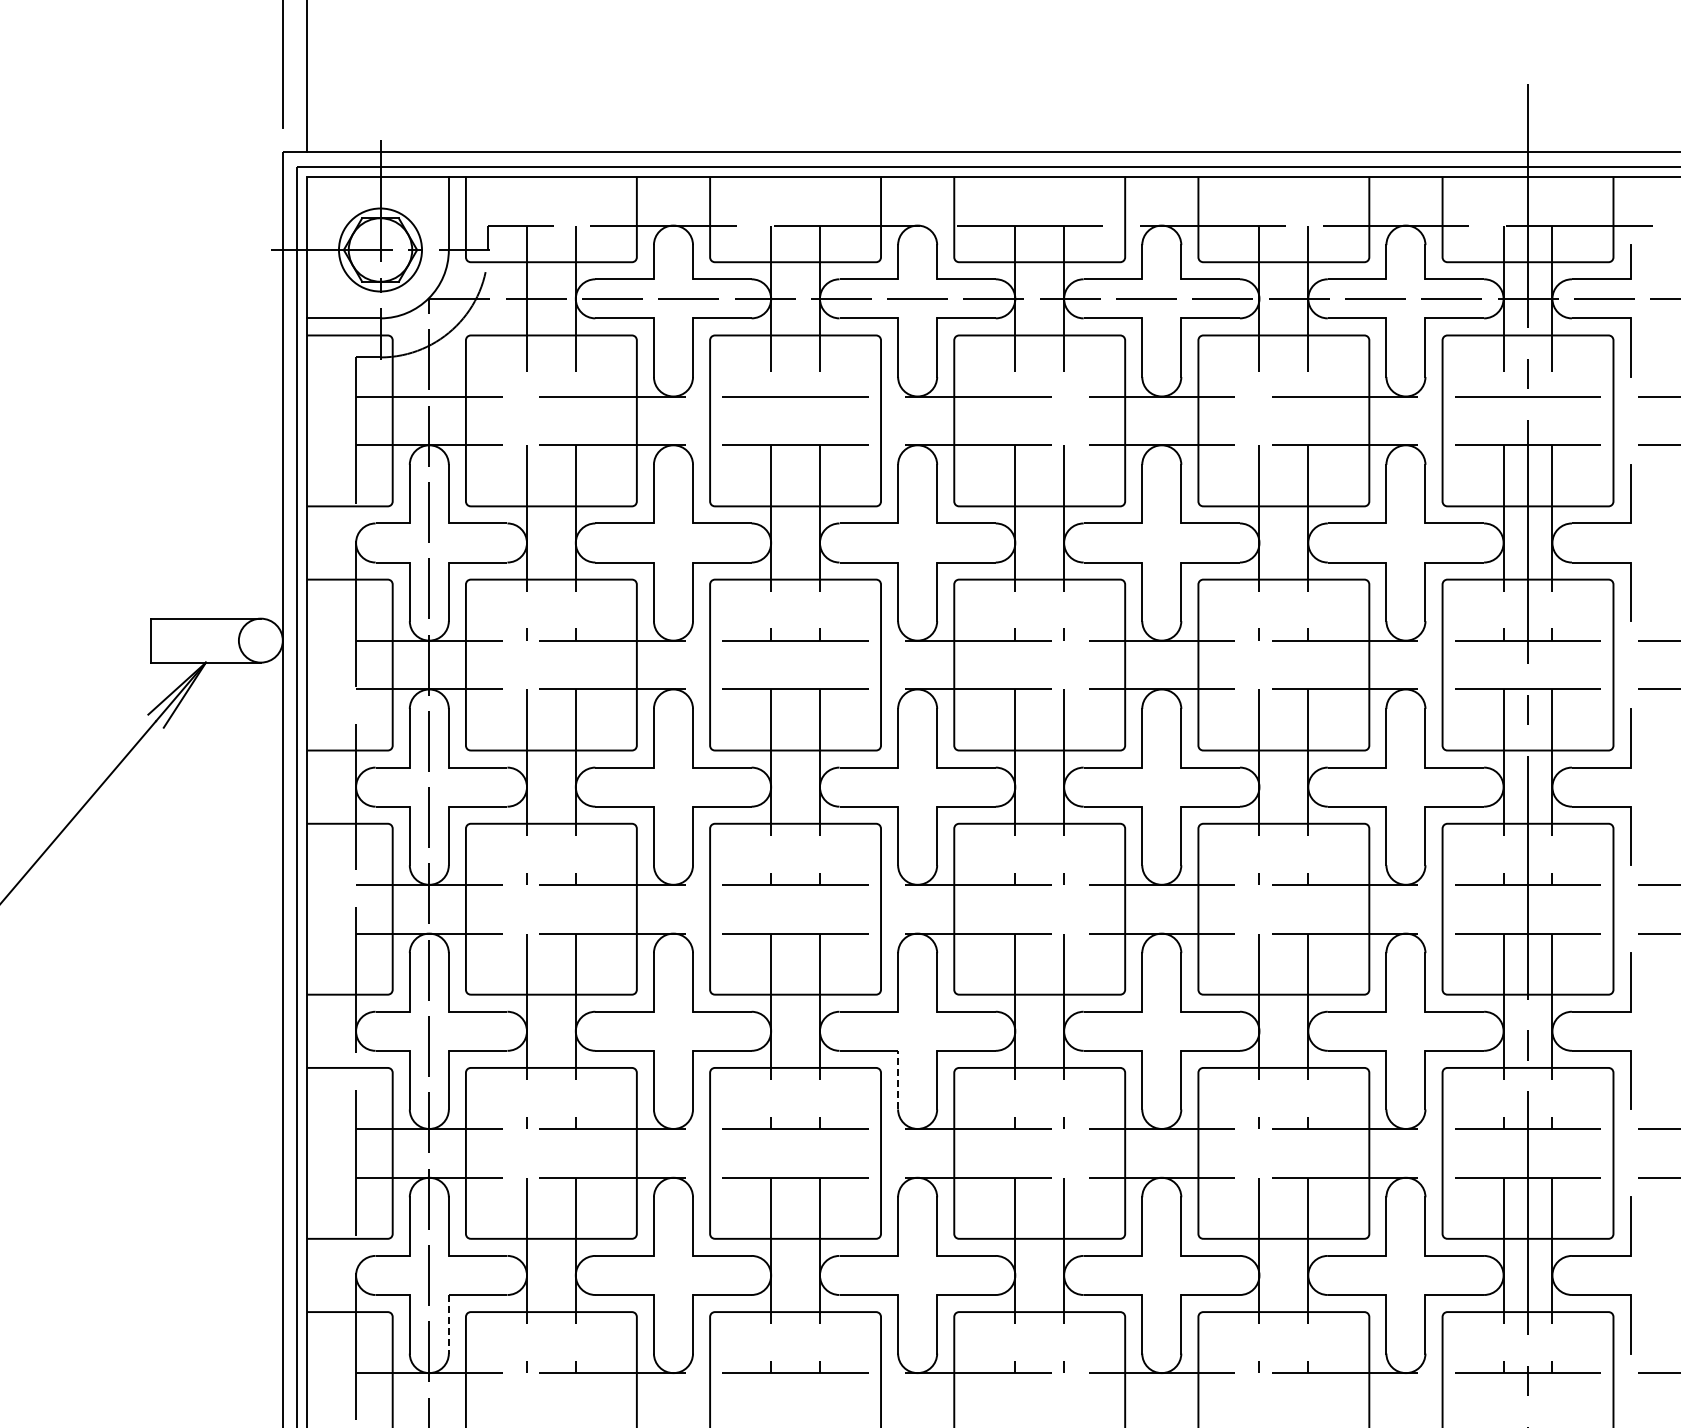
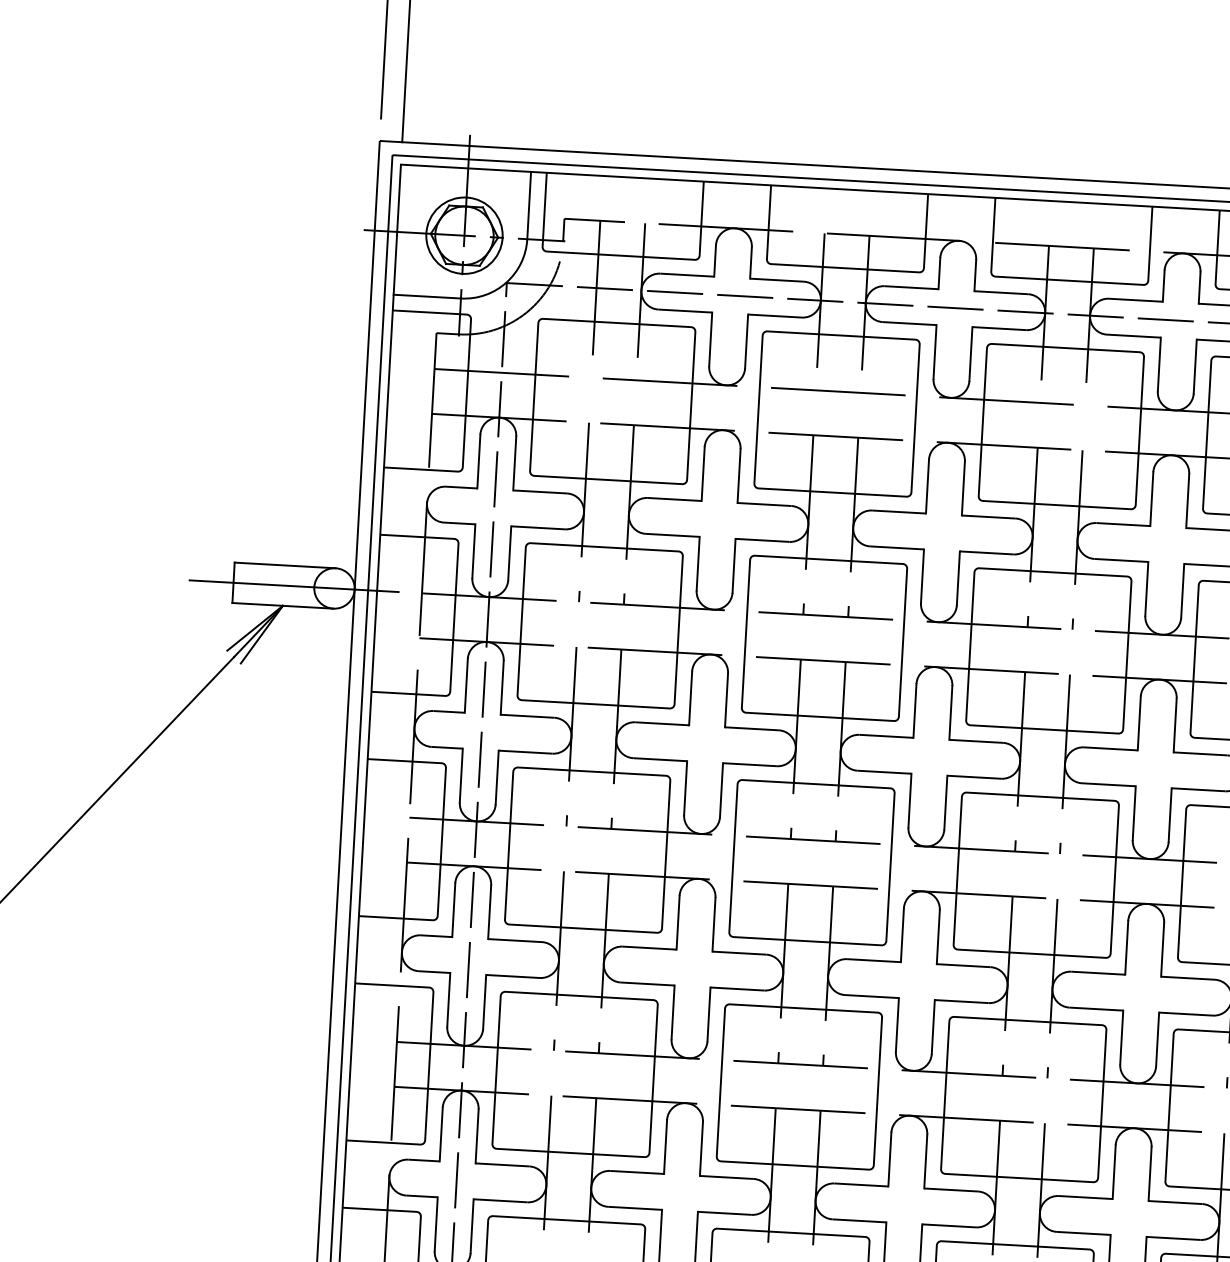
line: (216, 640) -> (293, 586), added
line: (898, 1079) -> (897, 1024), dashed -> solid
line: (448, 1324) -> (471, 1226), dashed -> solid

